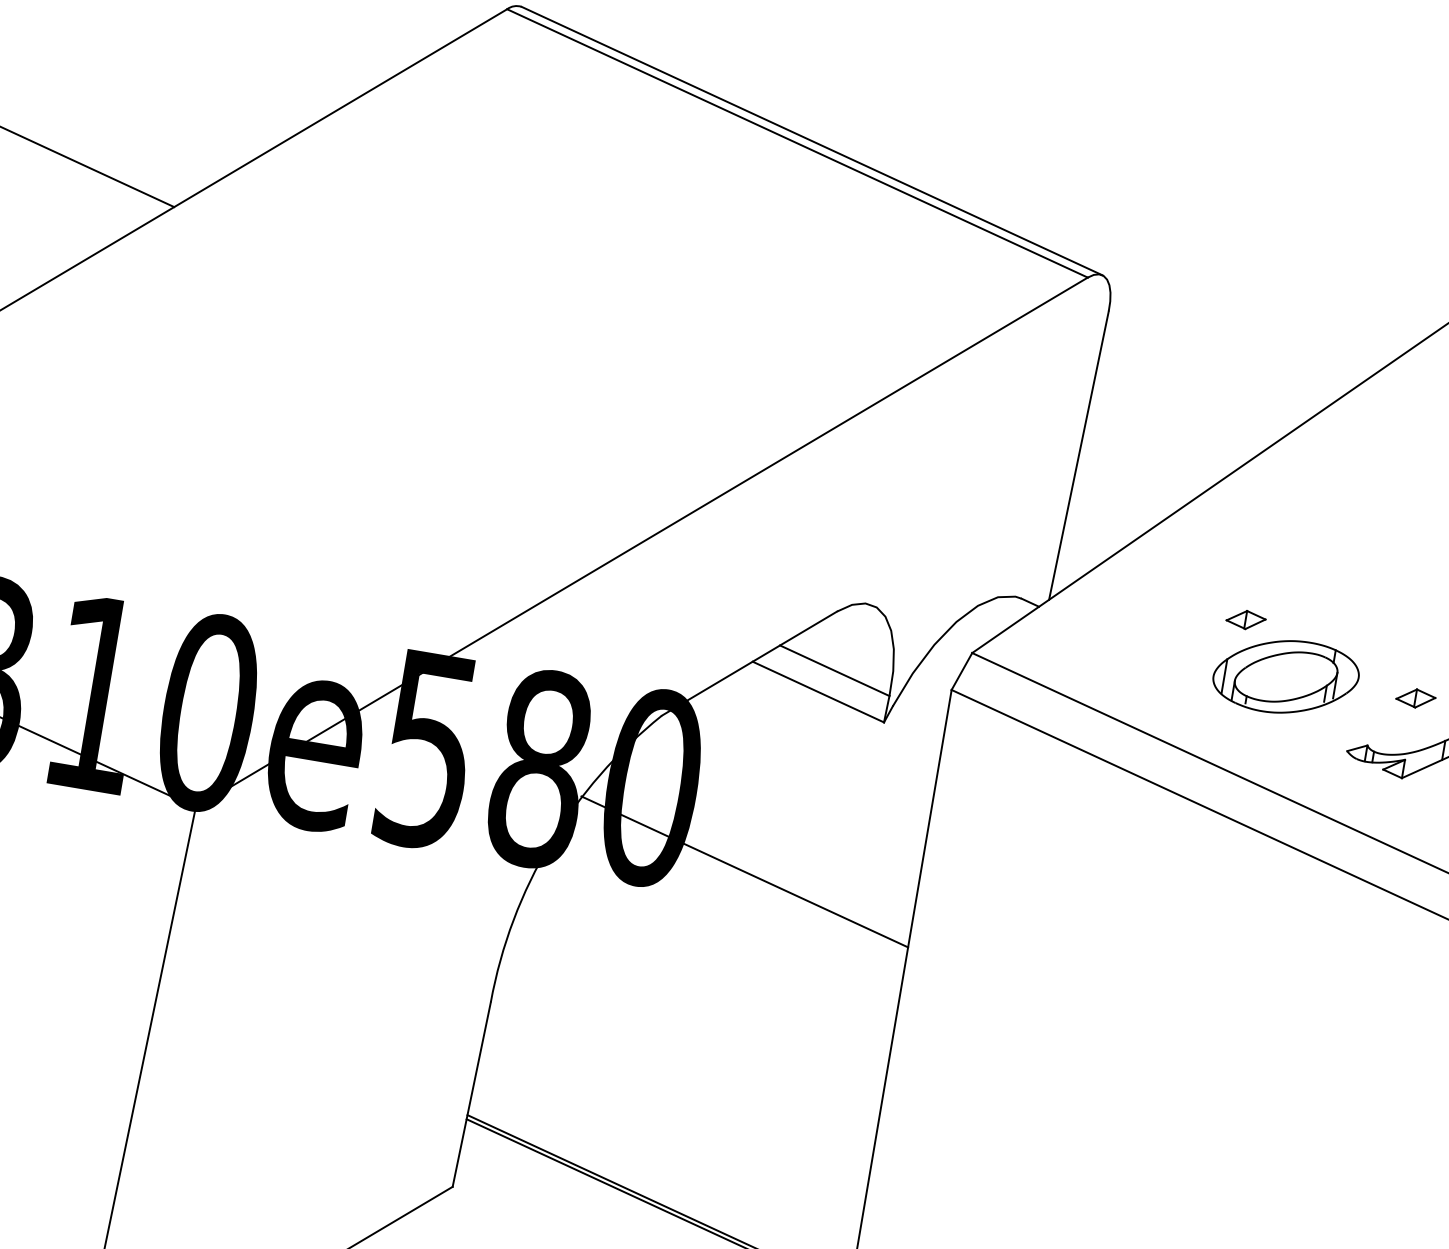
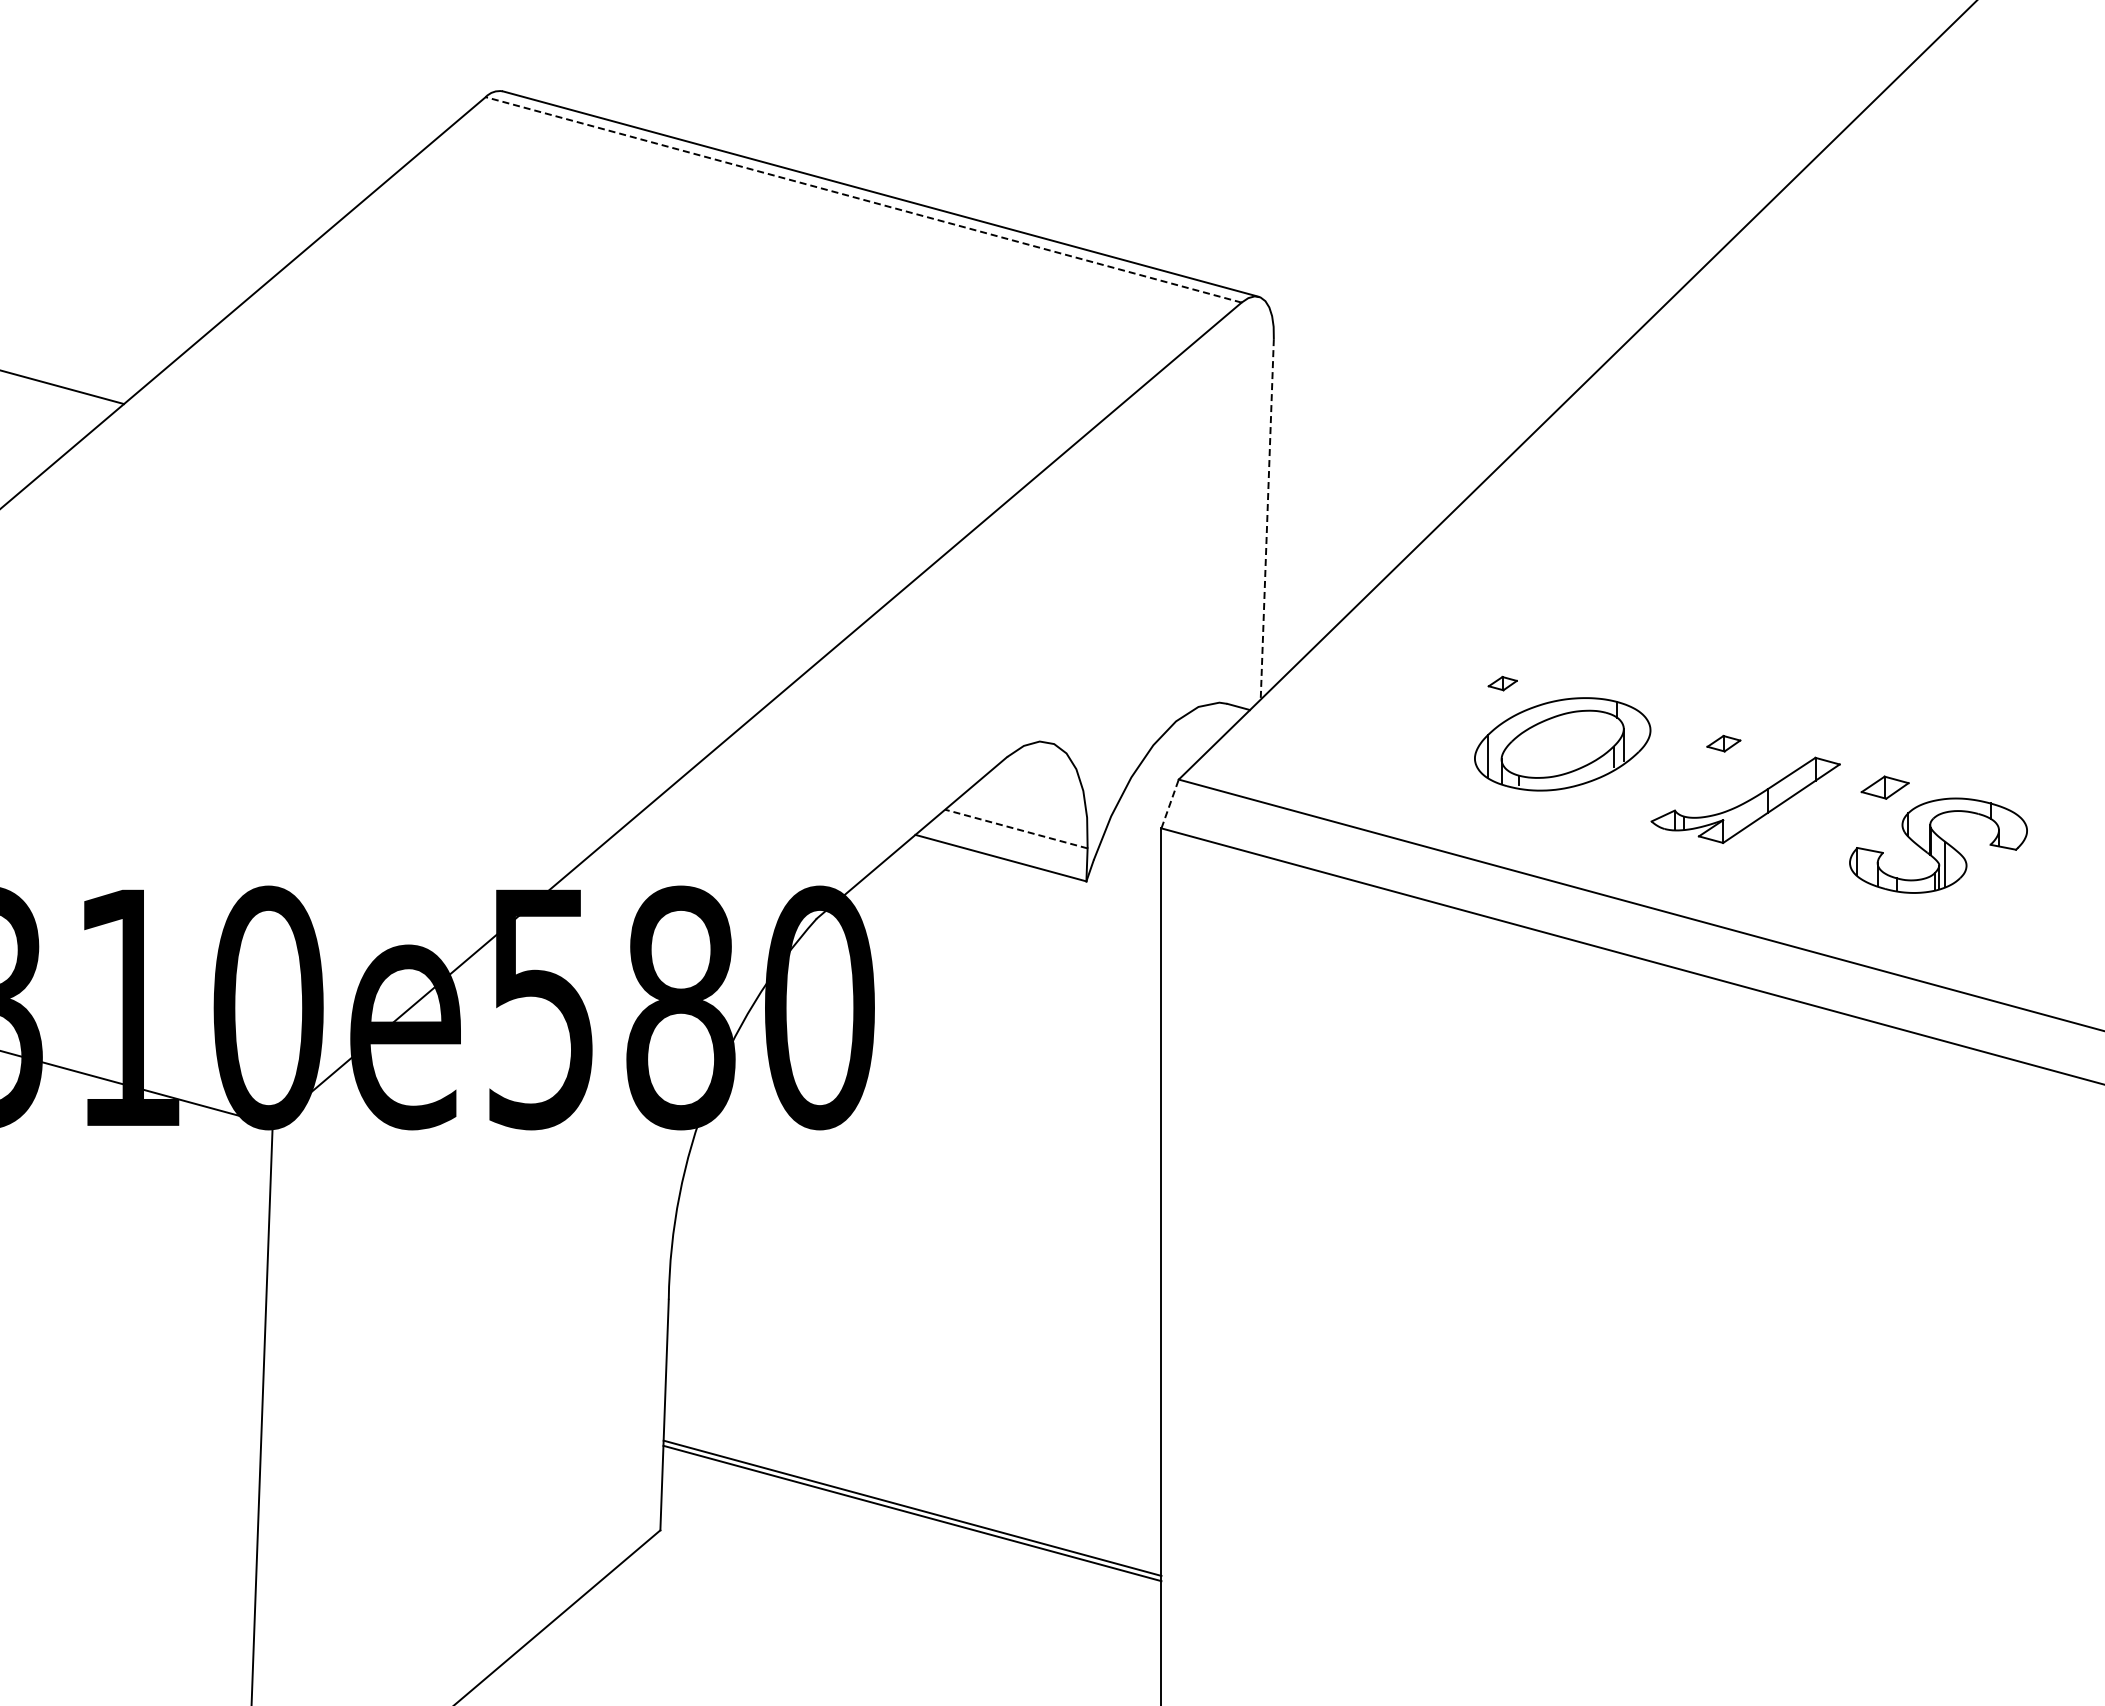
line: (797, 143) -> (863, 199), solid -> dashed
line: (1079, 455) -> (1267, 519), solid -> dashed
part: (1245, 619) -> (1502, 683), size x0.6
line: (834, 671) -> (1016, 829), solid -> dashed
line: (962, 671) -> (1170, 803), solid -> dashed
part: (1415, 698) -> (1723, 743), size x0.7
line: (744, 871) -> (948, 1090), removed

